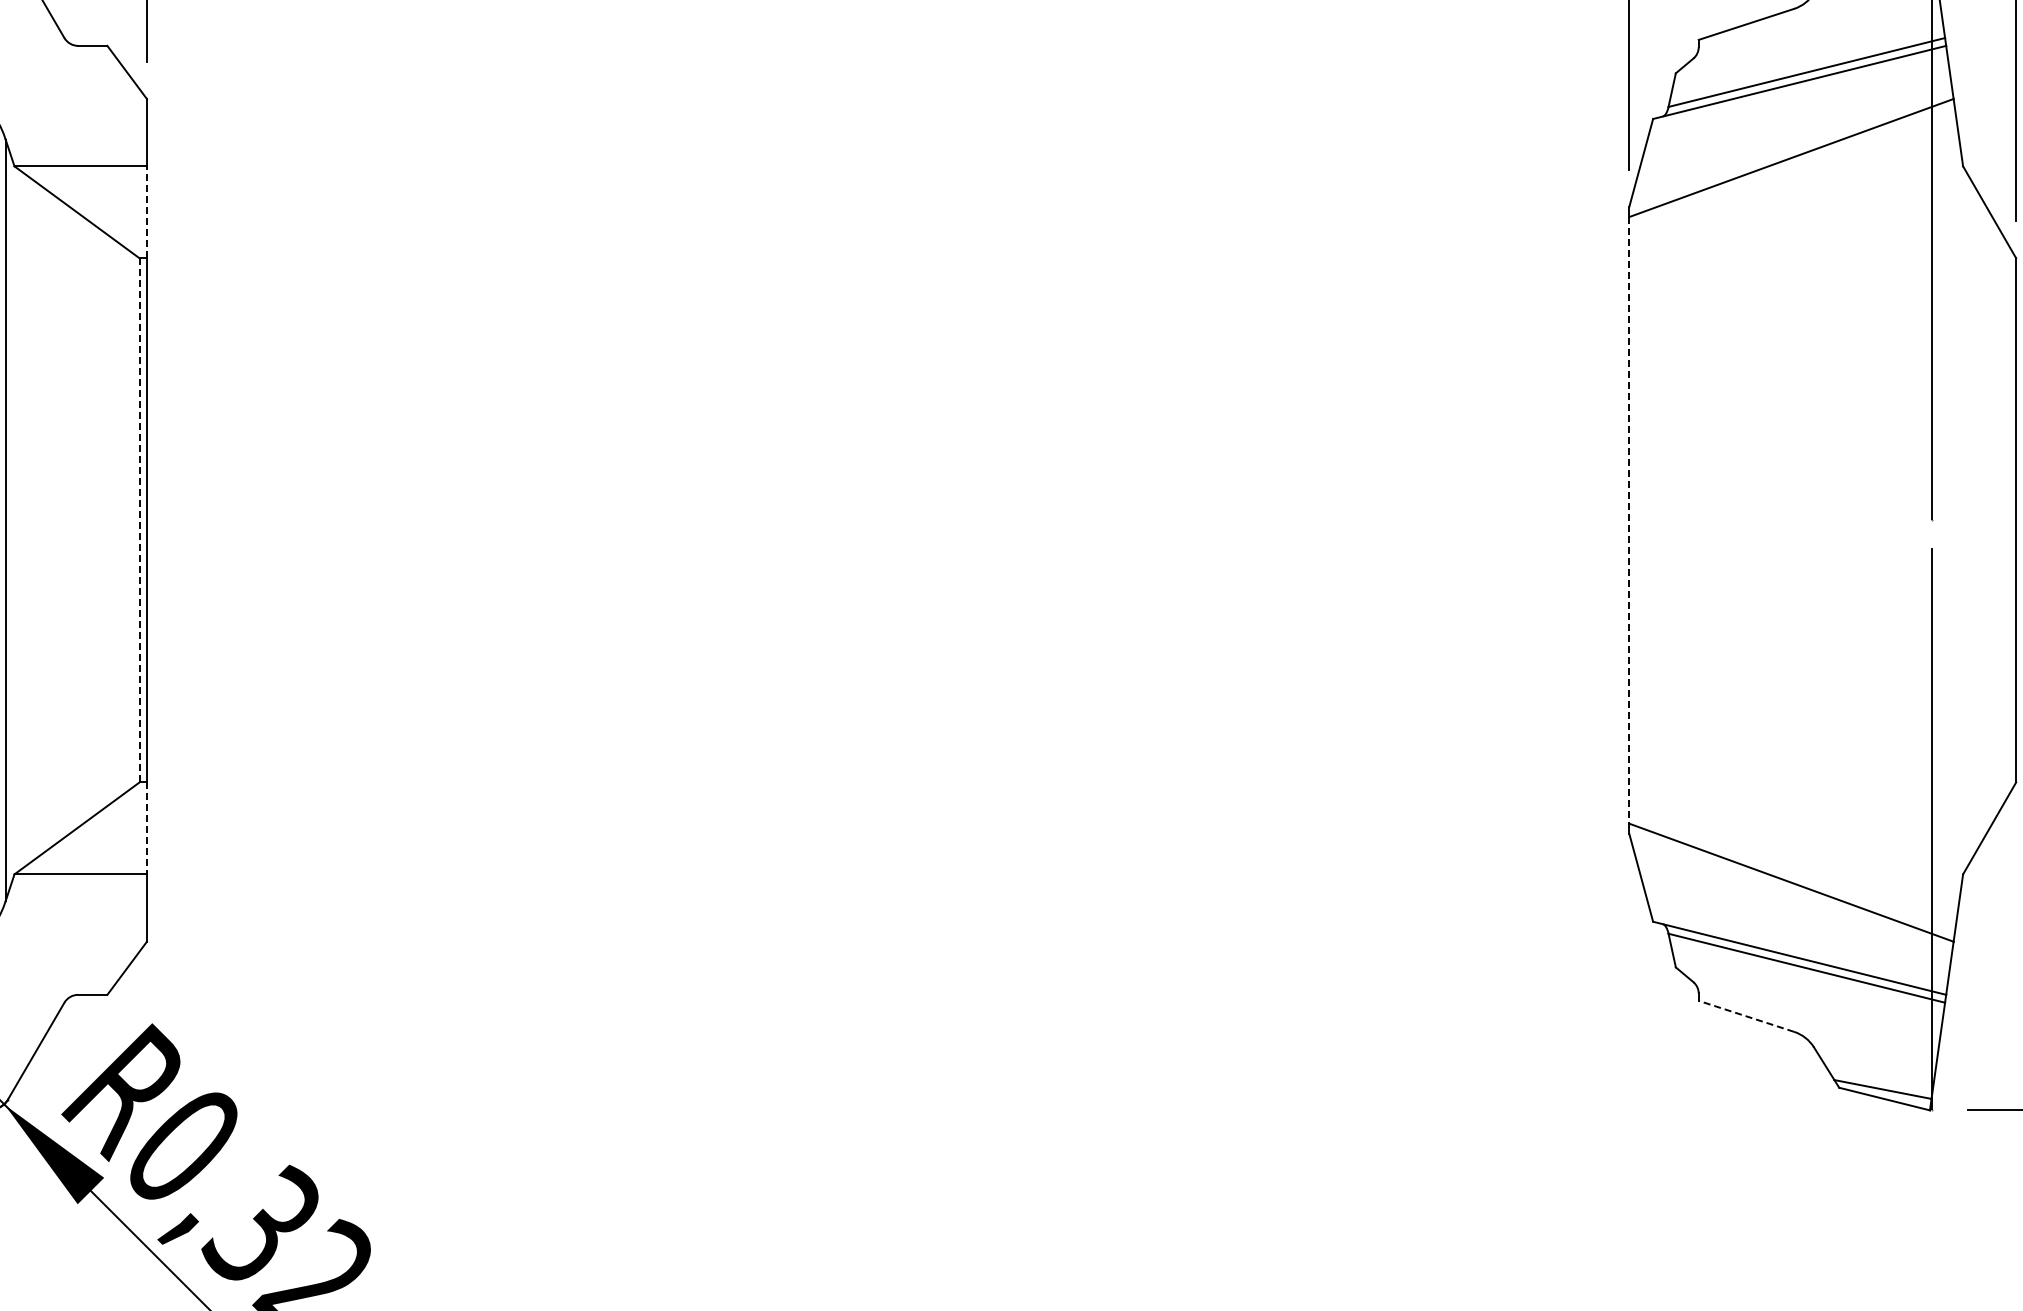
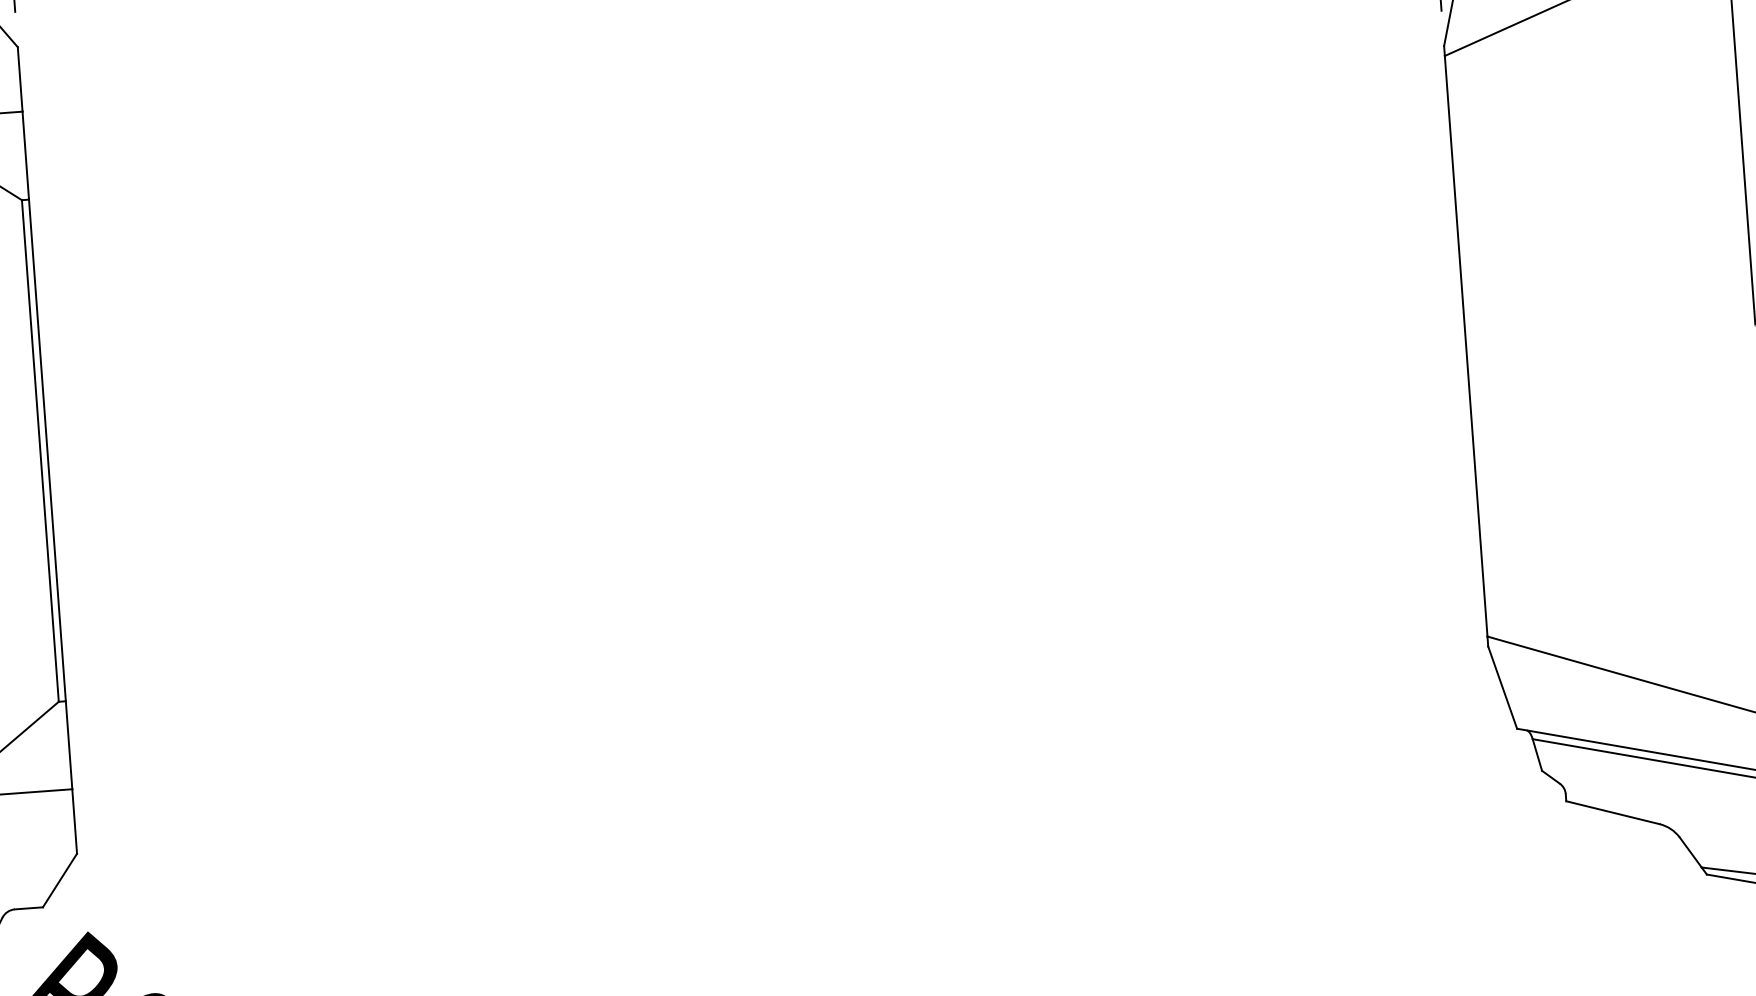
line: (146, 212) -> (25, 155), dashed -> solid
line: (139, 519) -> (40, 450), dashed -> solid
line: (1629, 520) -> (1466, 346), dashed -> solid
line: (146, 828) -> (68, 745), dashed -> solid
line: (1745, 1016) -> (1612, 812), dashed -> solid

